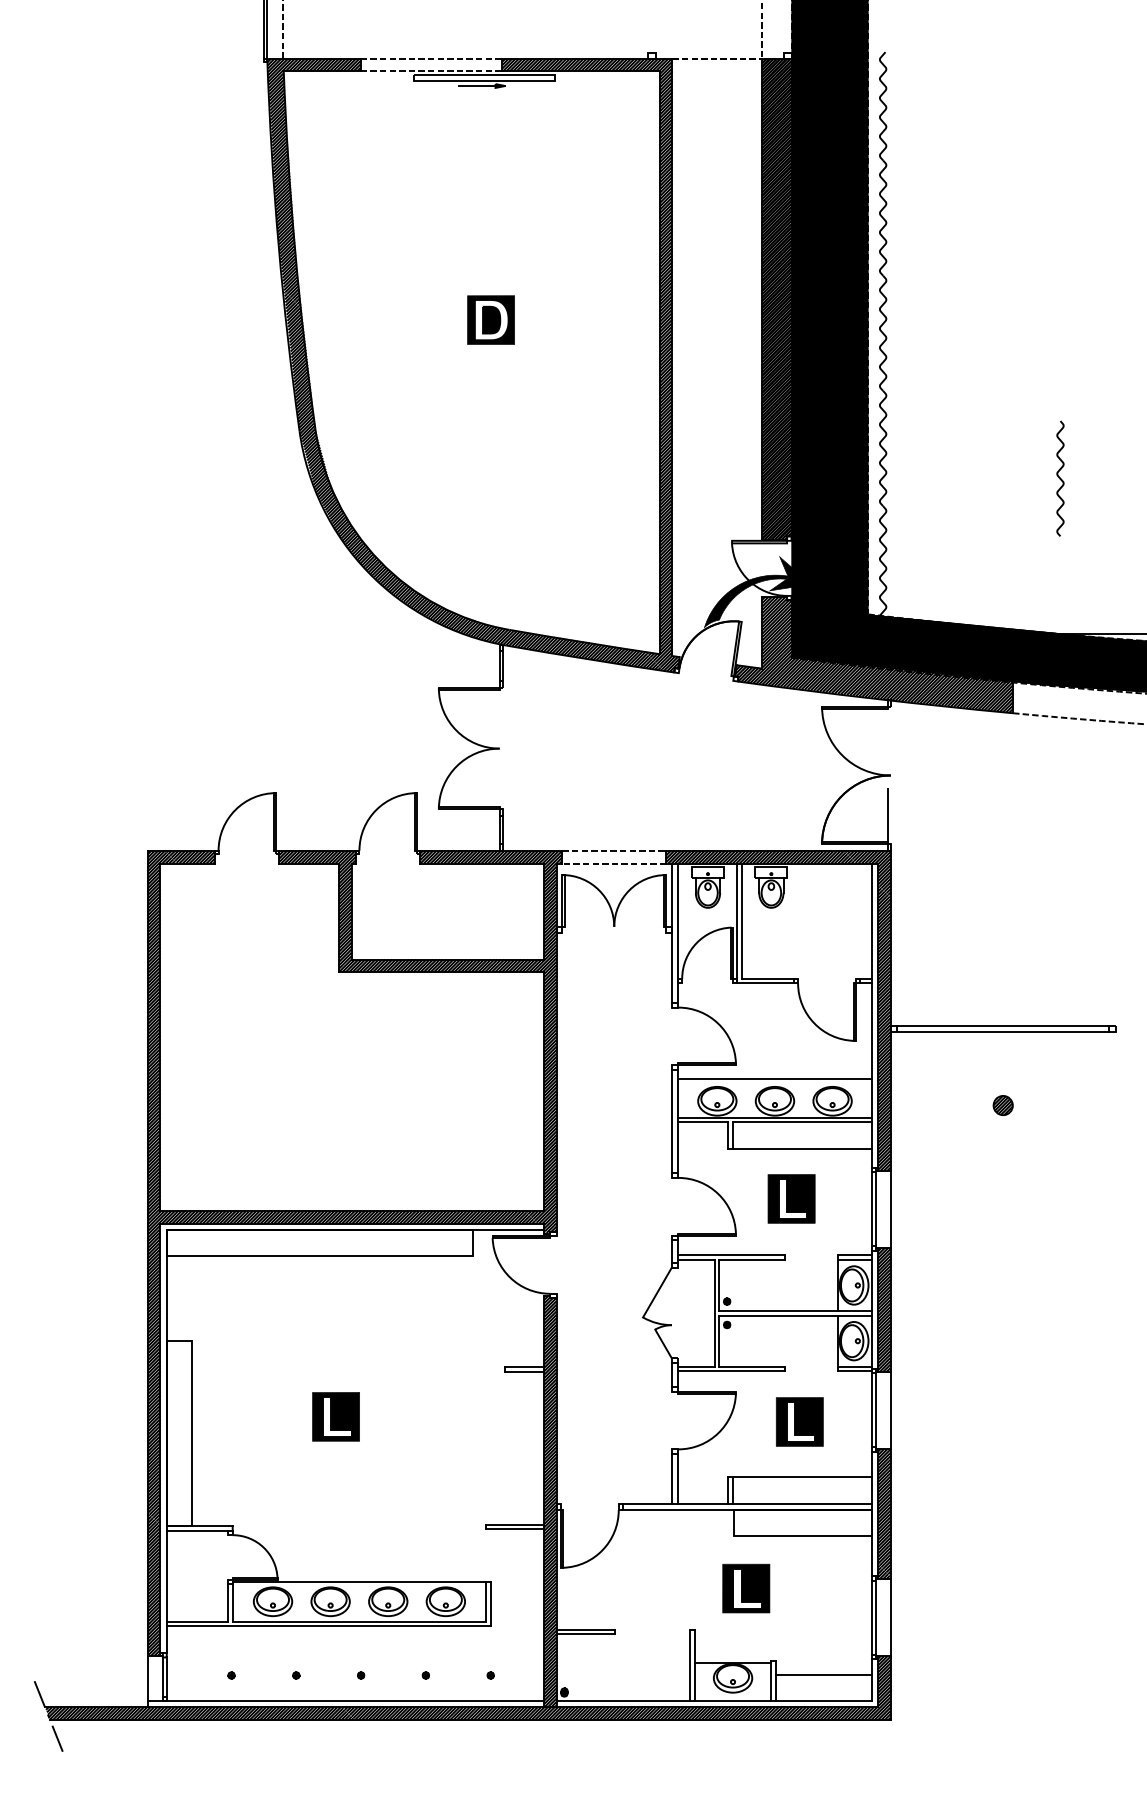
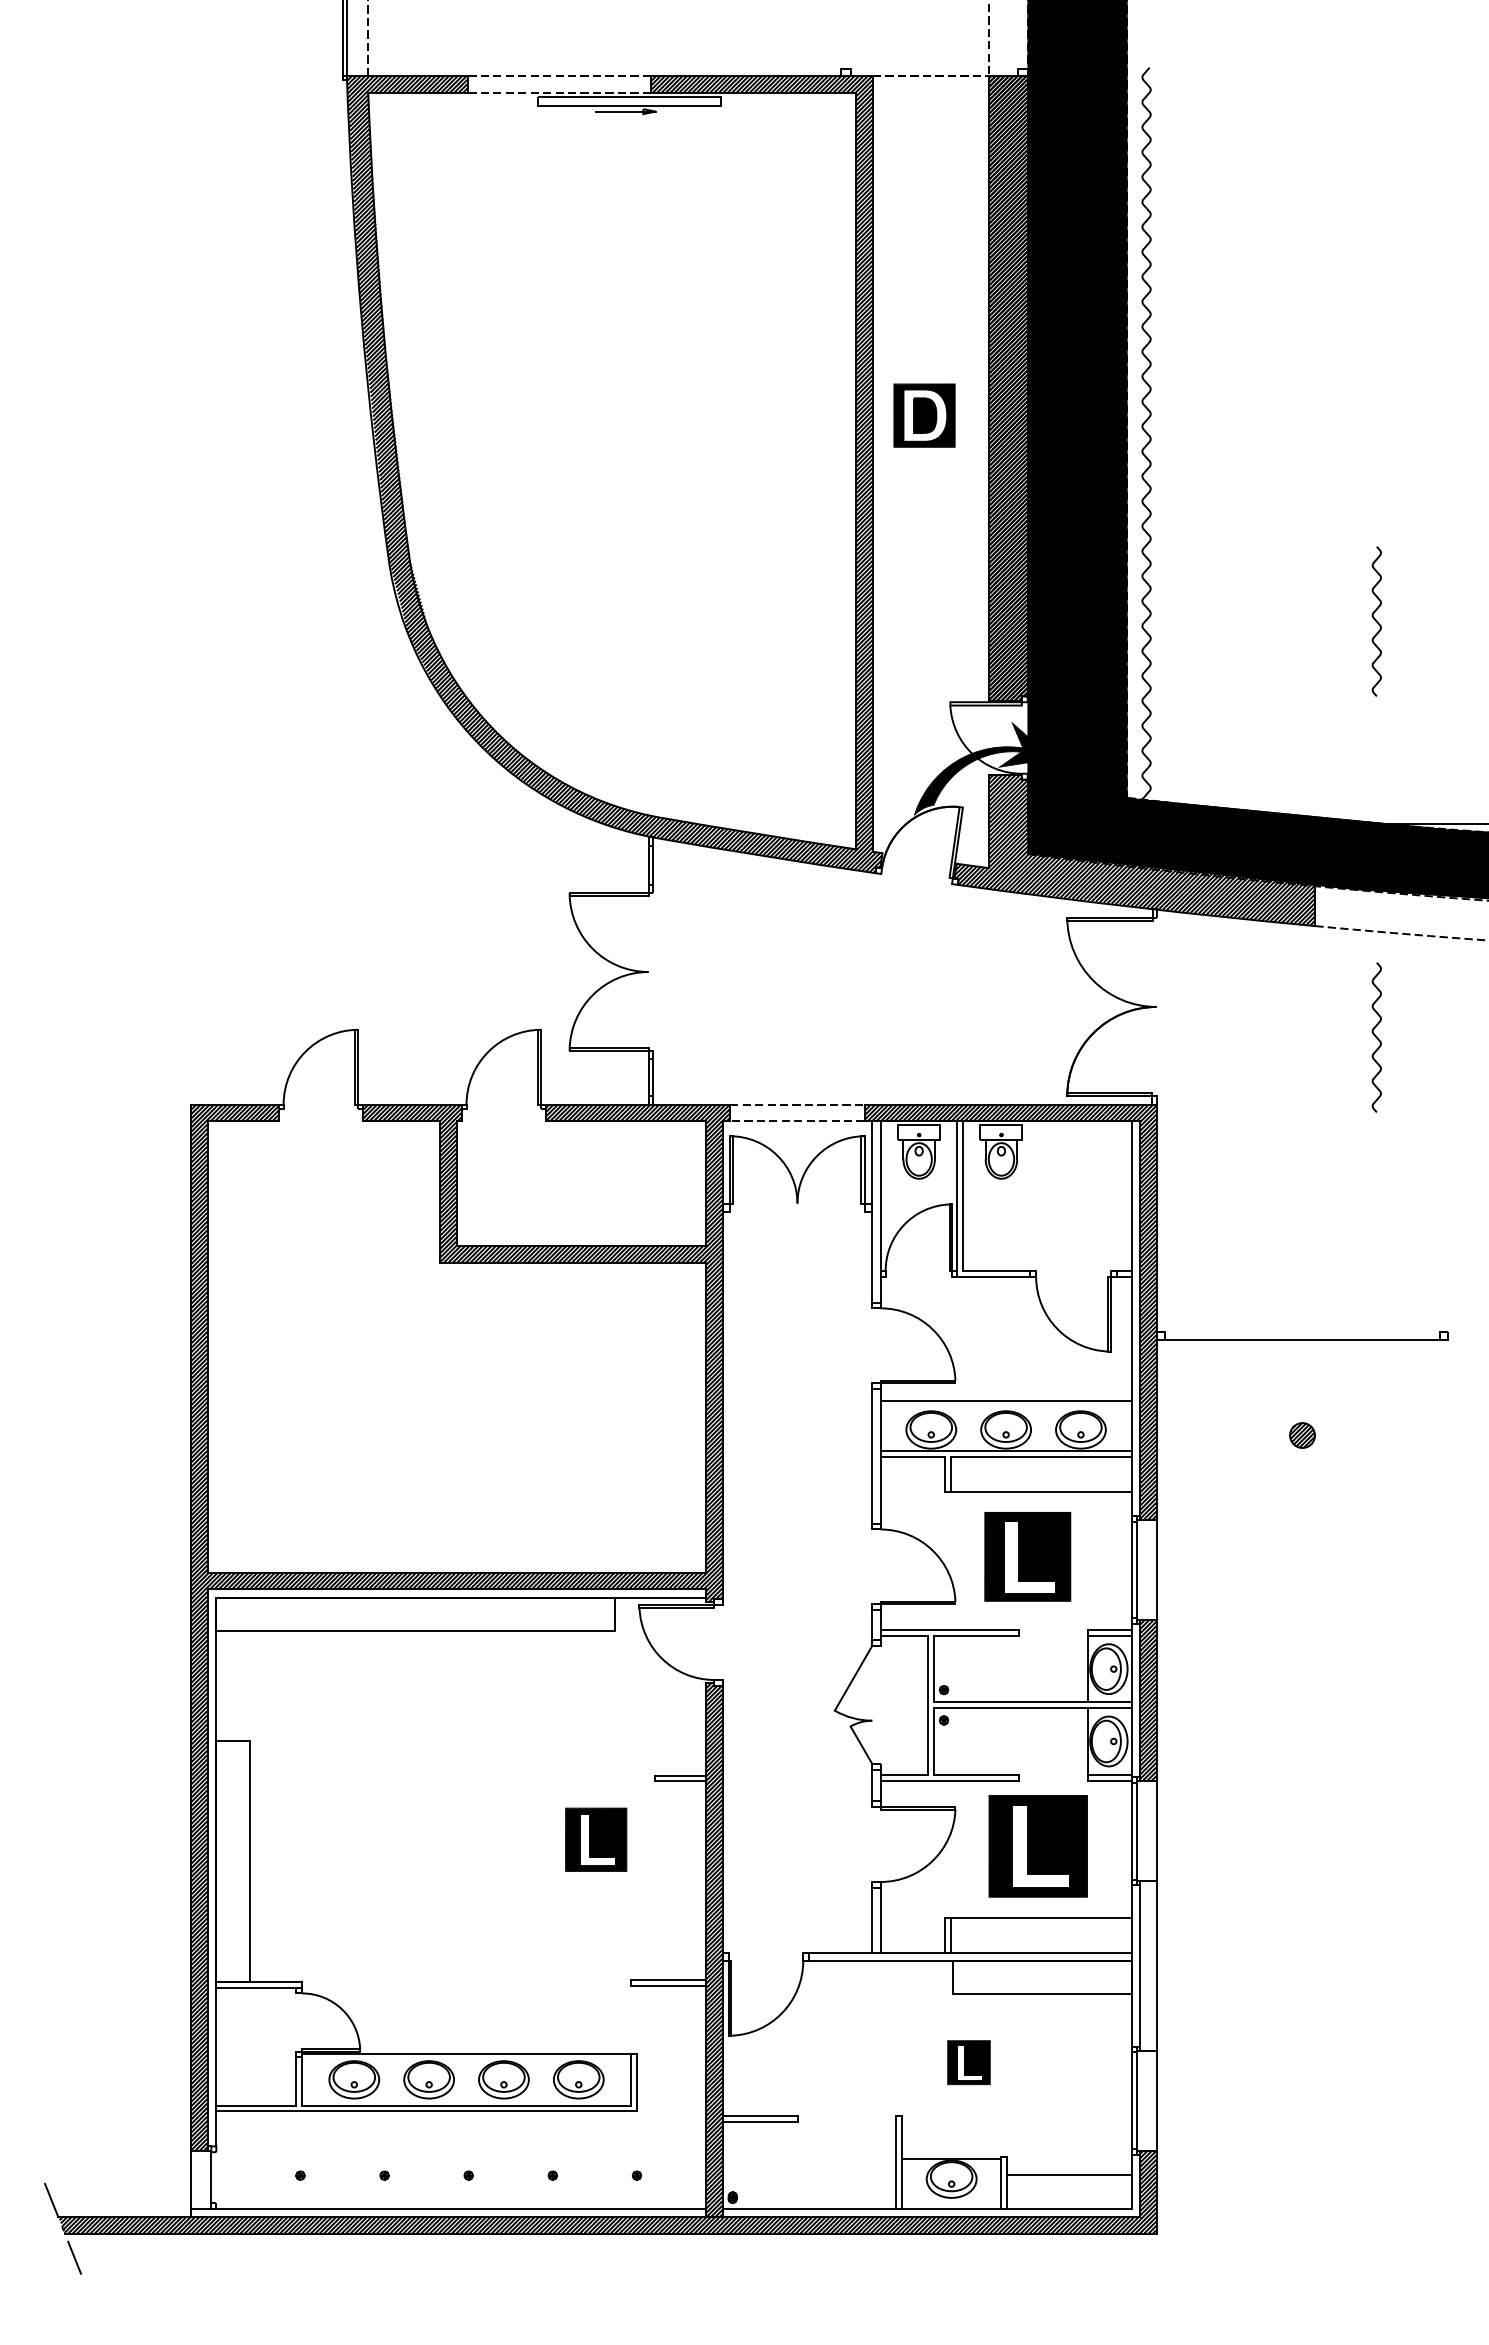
part: (491, 320) -> (924, 415), moved
curve: (1060, 799) -> (1376, 1037), added
line: (887, 816) -> (1152, 1060), removed
line: (1003, 1025) -> (1302, 1331), removed
part: (791, 1198) -> (1027, 1556), size x1.4
part: (336, 1416) -> (596, 1839), moved
part: (799, 1422) -> (1038, 1846), size x1.6
hatch: (883, 1513) -> (1147, 1965), removed
part: (746, 1588) -> (968, 2062), size x0.7
line: (166, 1676) -> (216, 2177), removed

